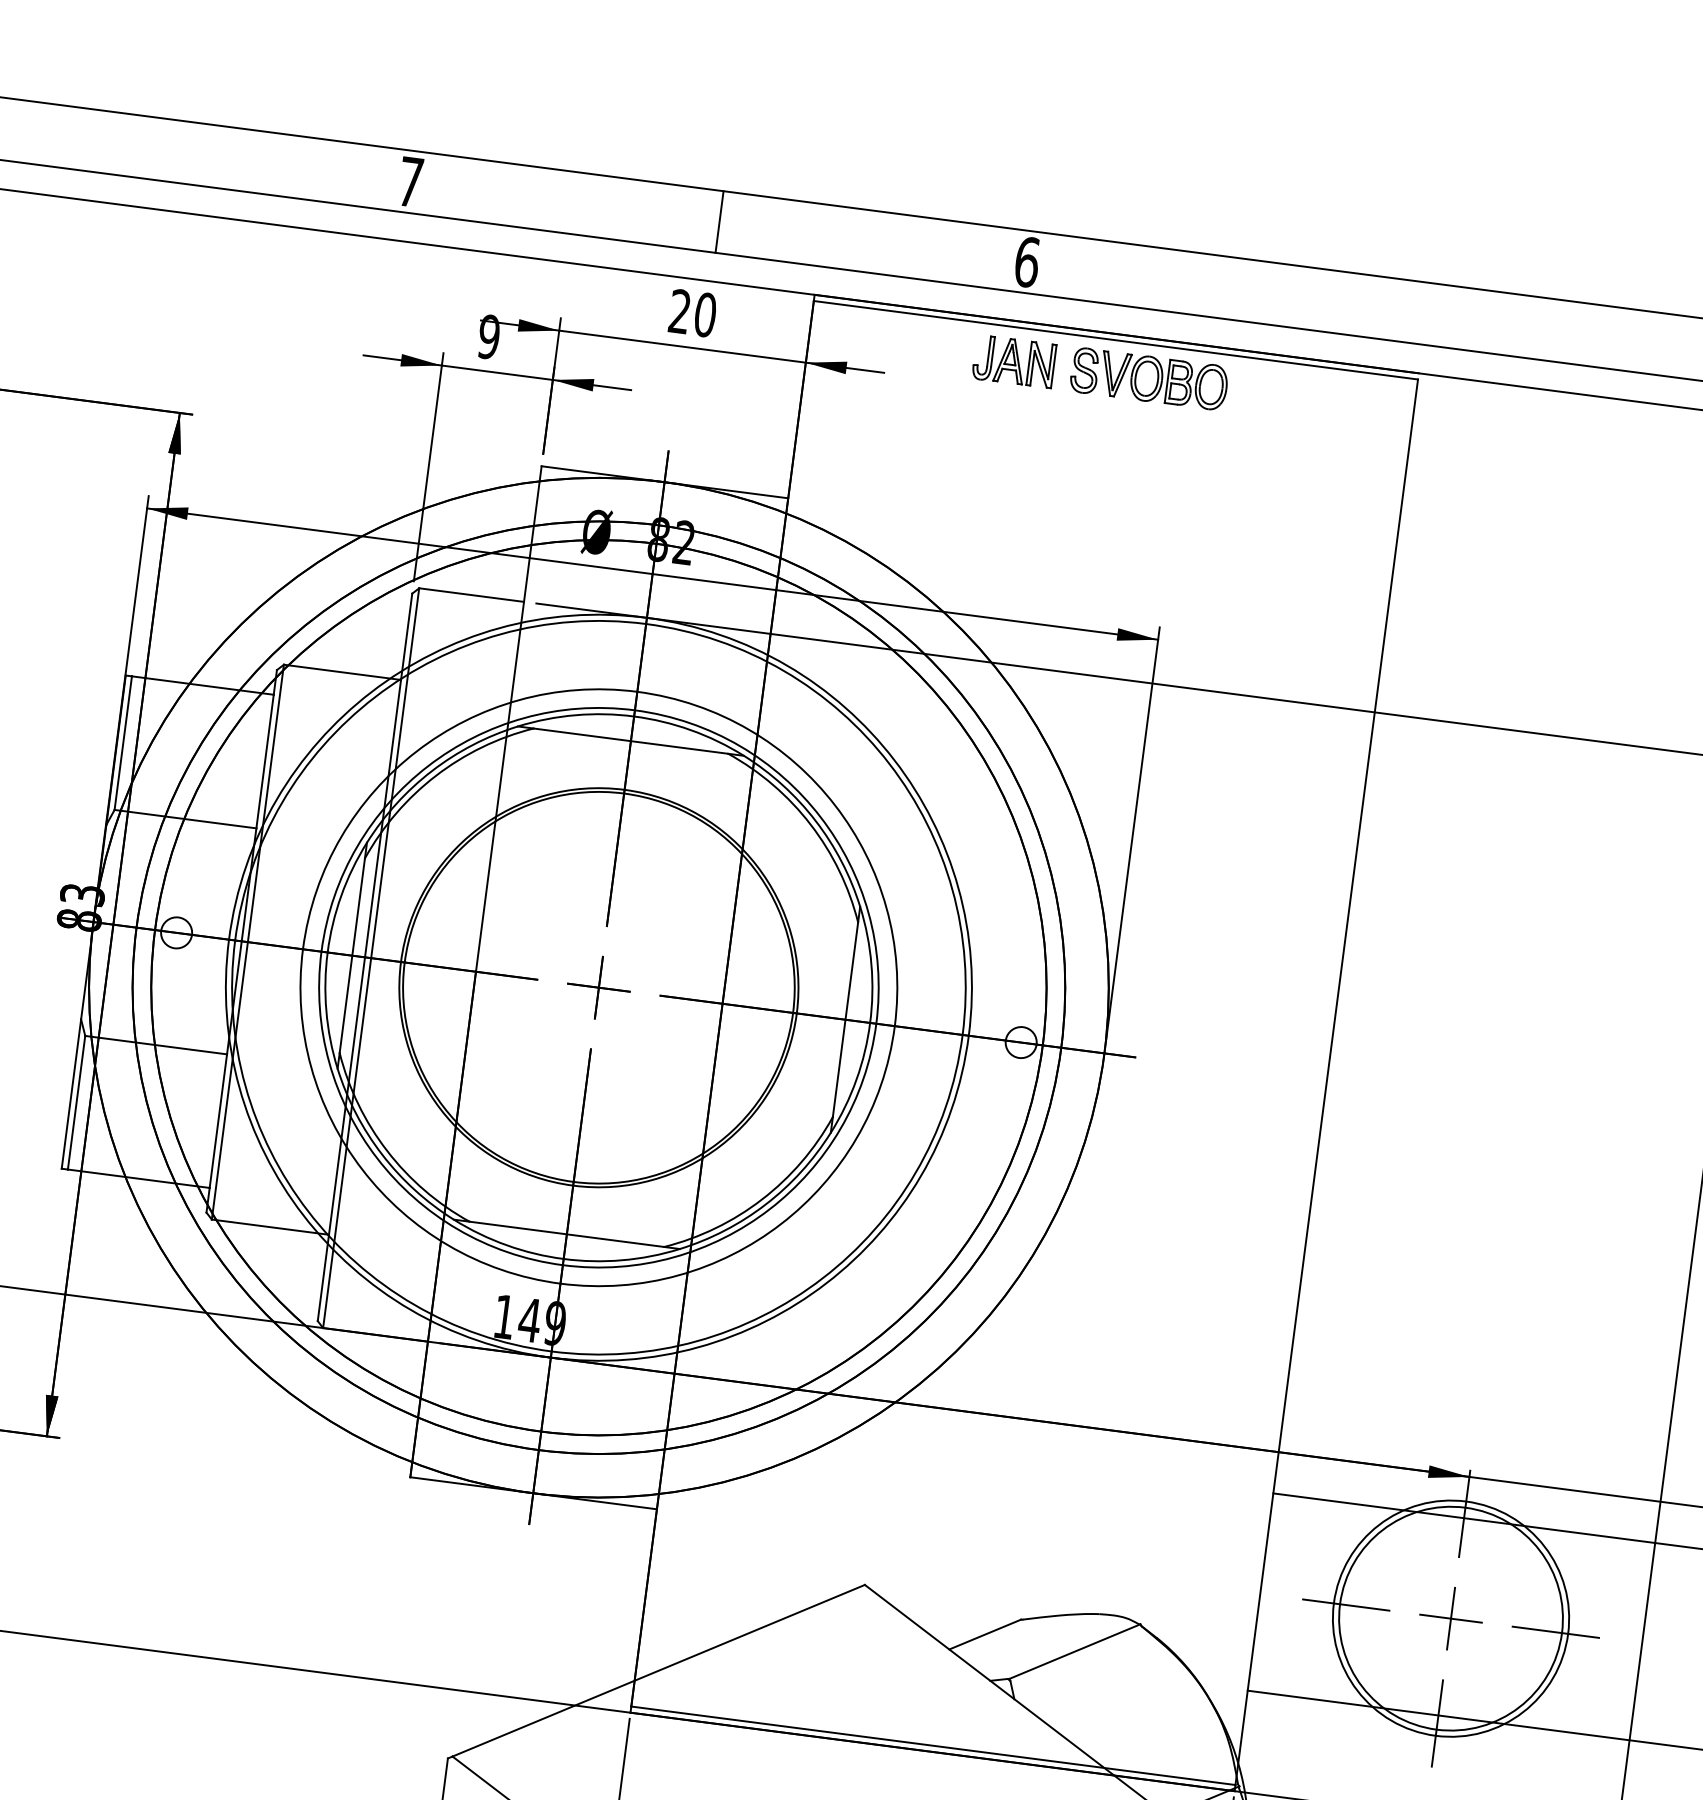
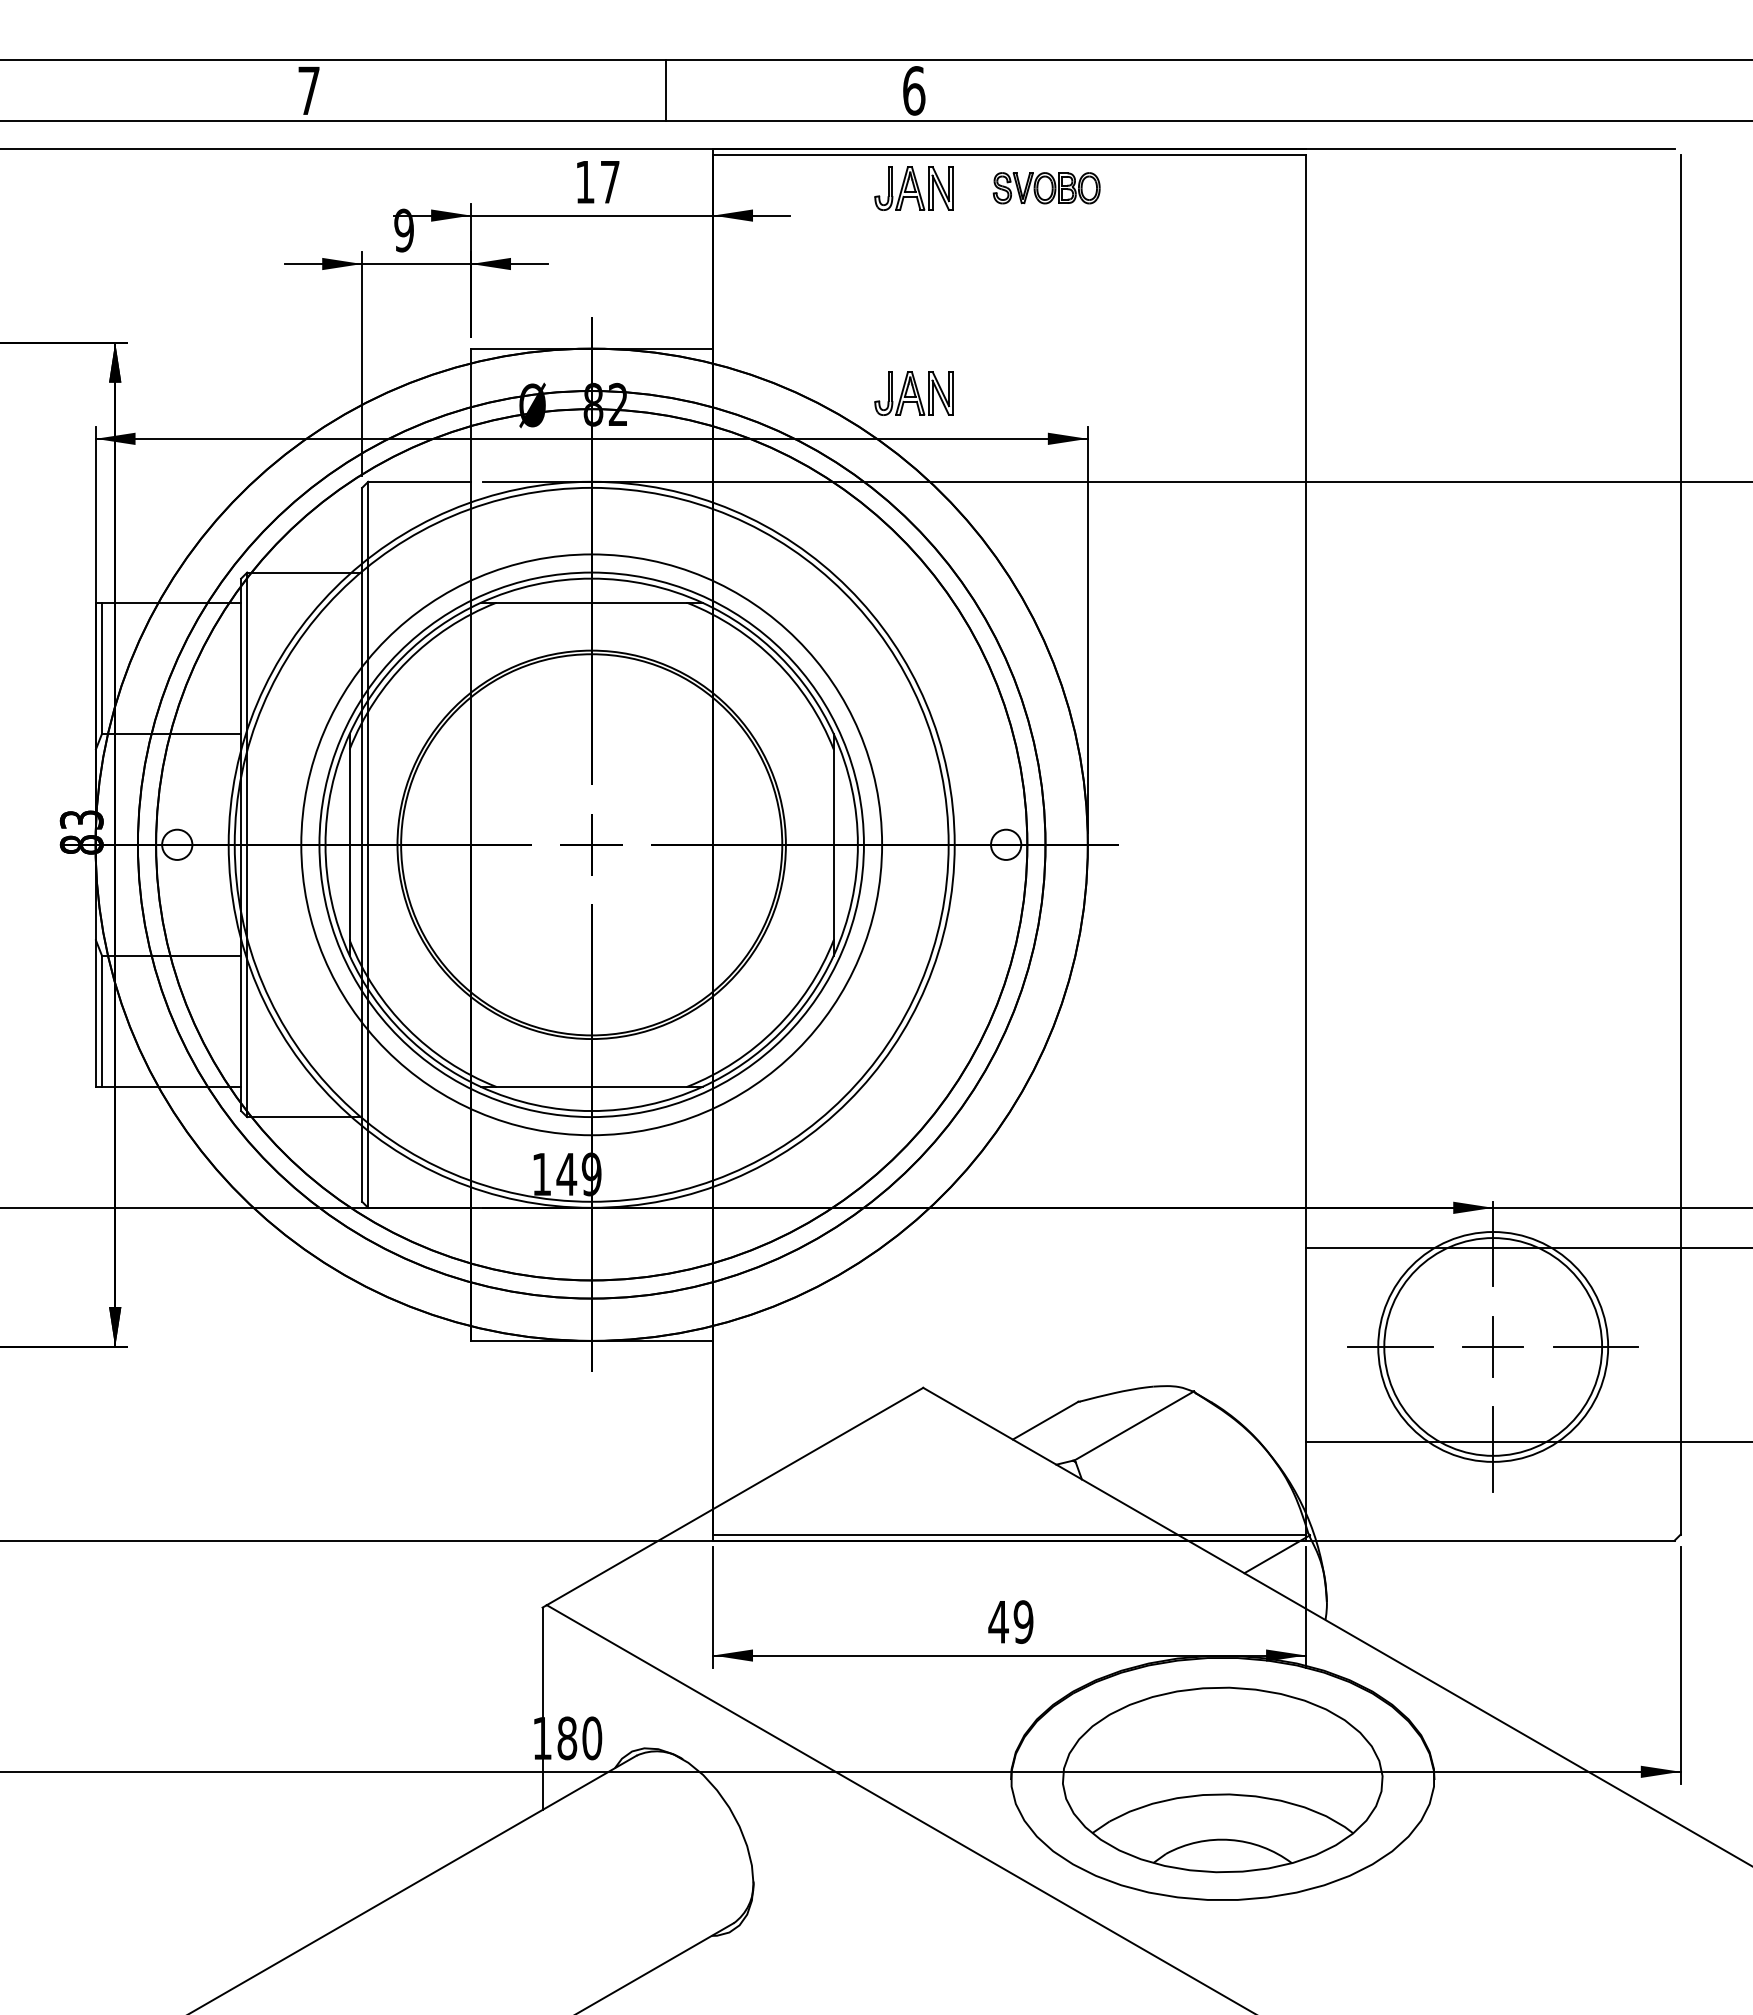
line: (719, 221) -> (666, 90), moved
text: (692, 313) -> (597, 182), 20 -> 17
part: (1149, 378) -> (1046, 187), size x0.7
part: (986, 570) -> (913, 393), added

